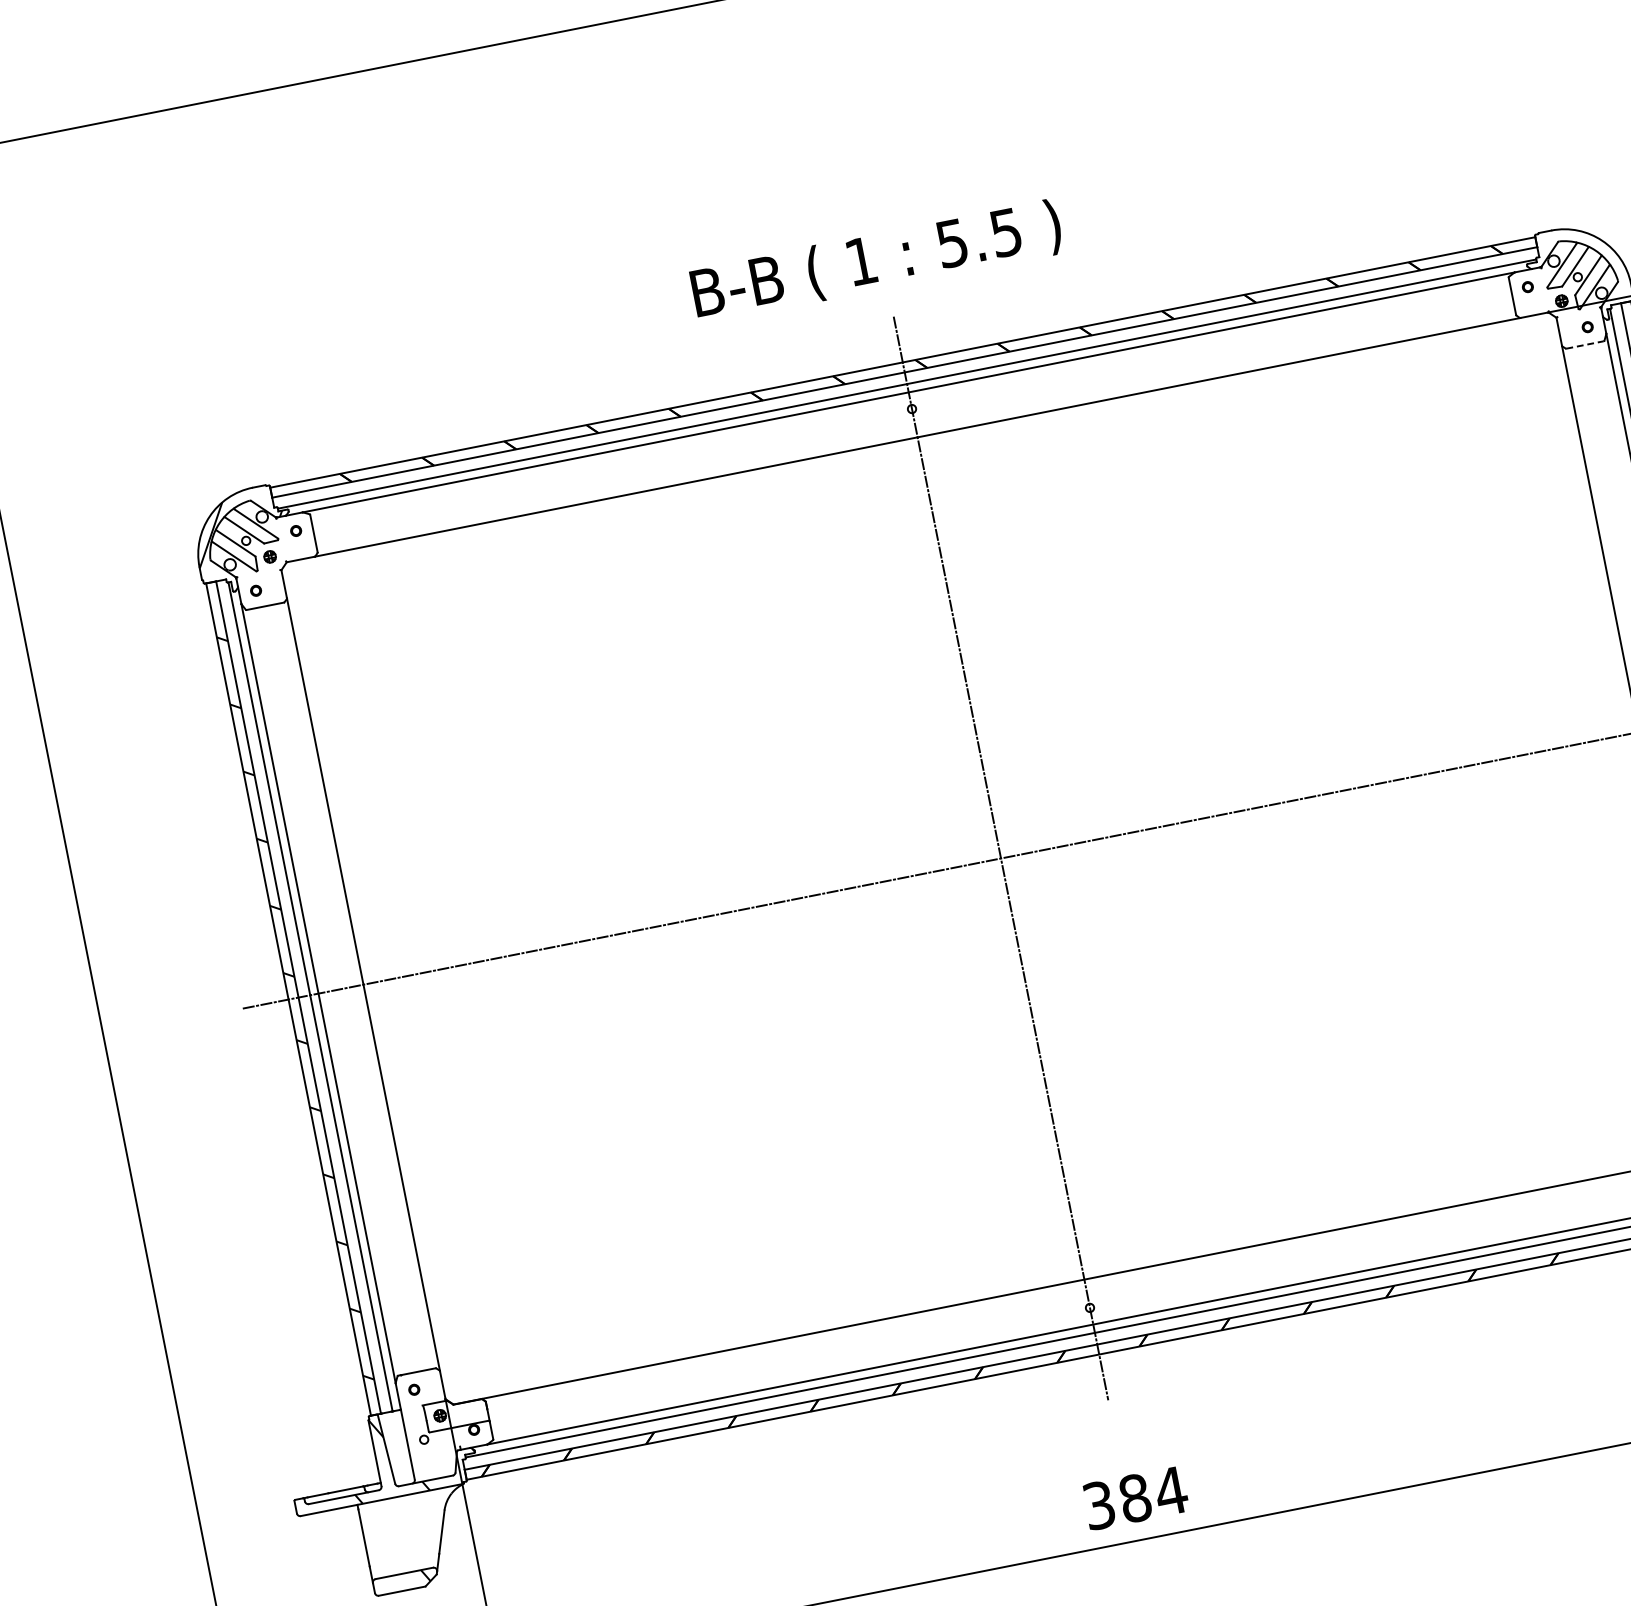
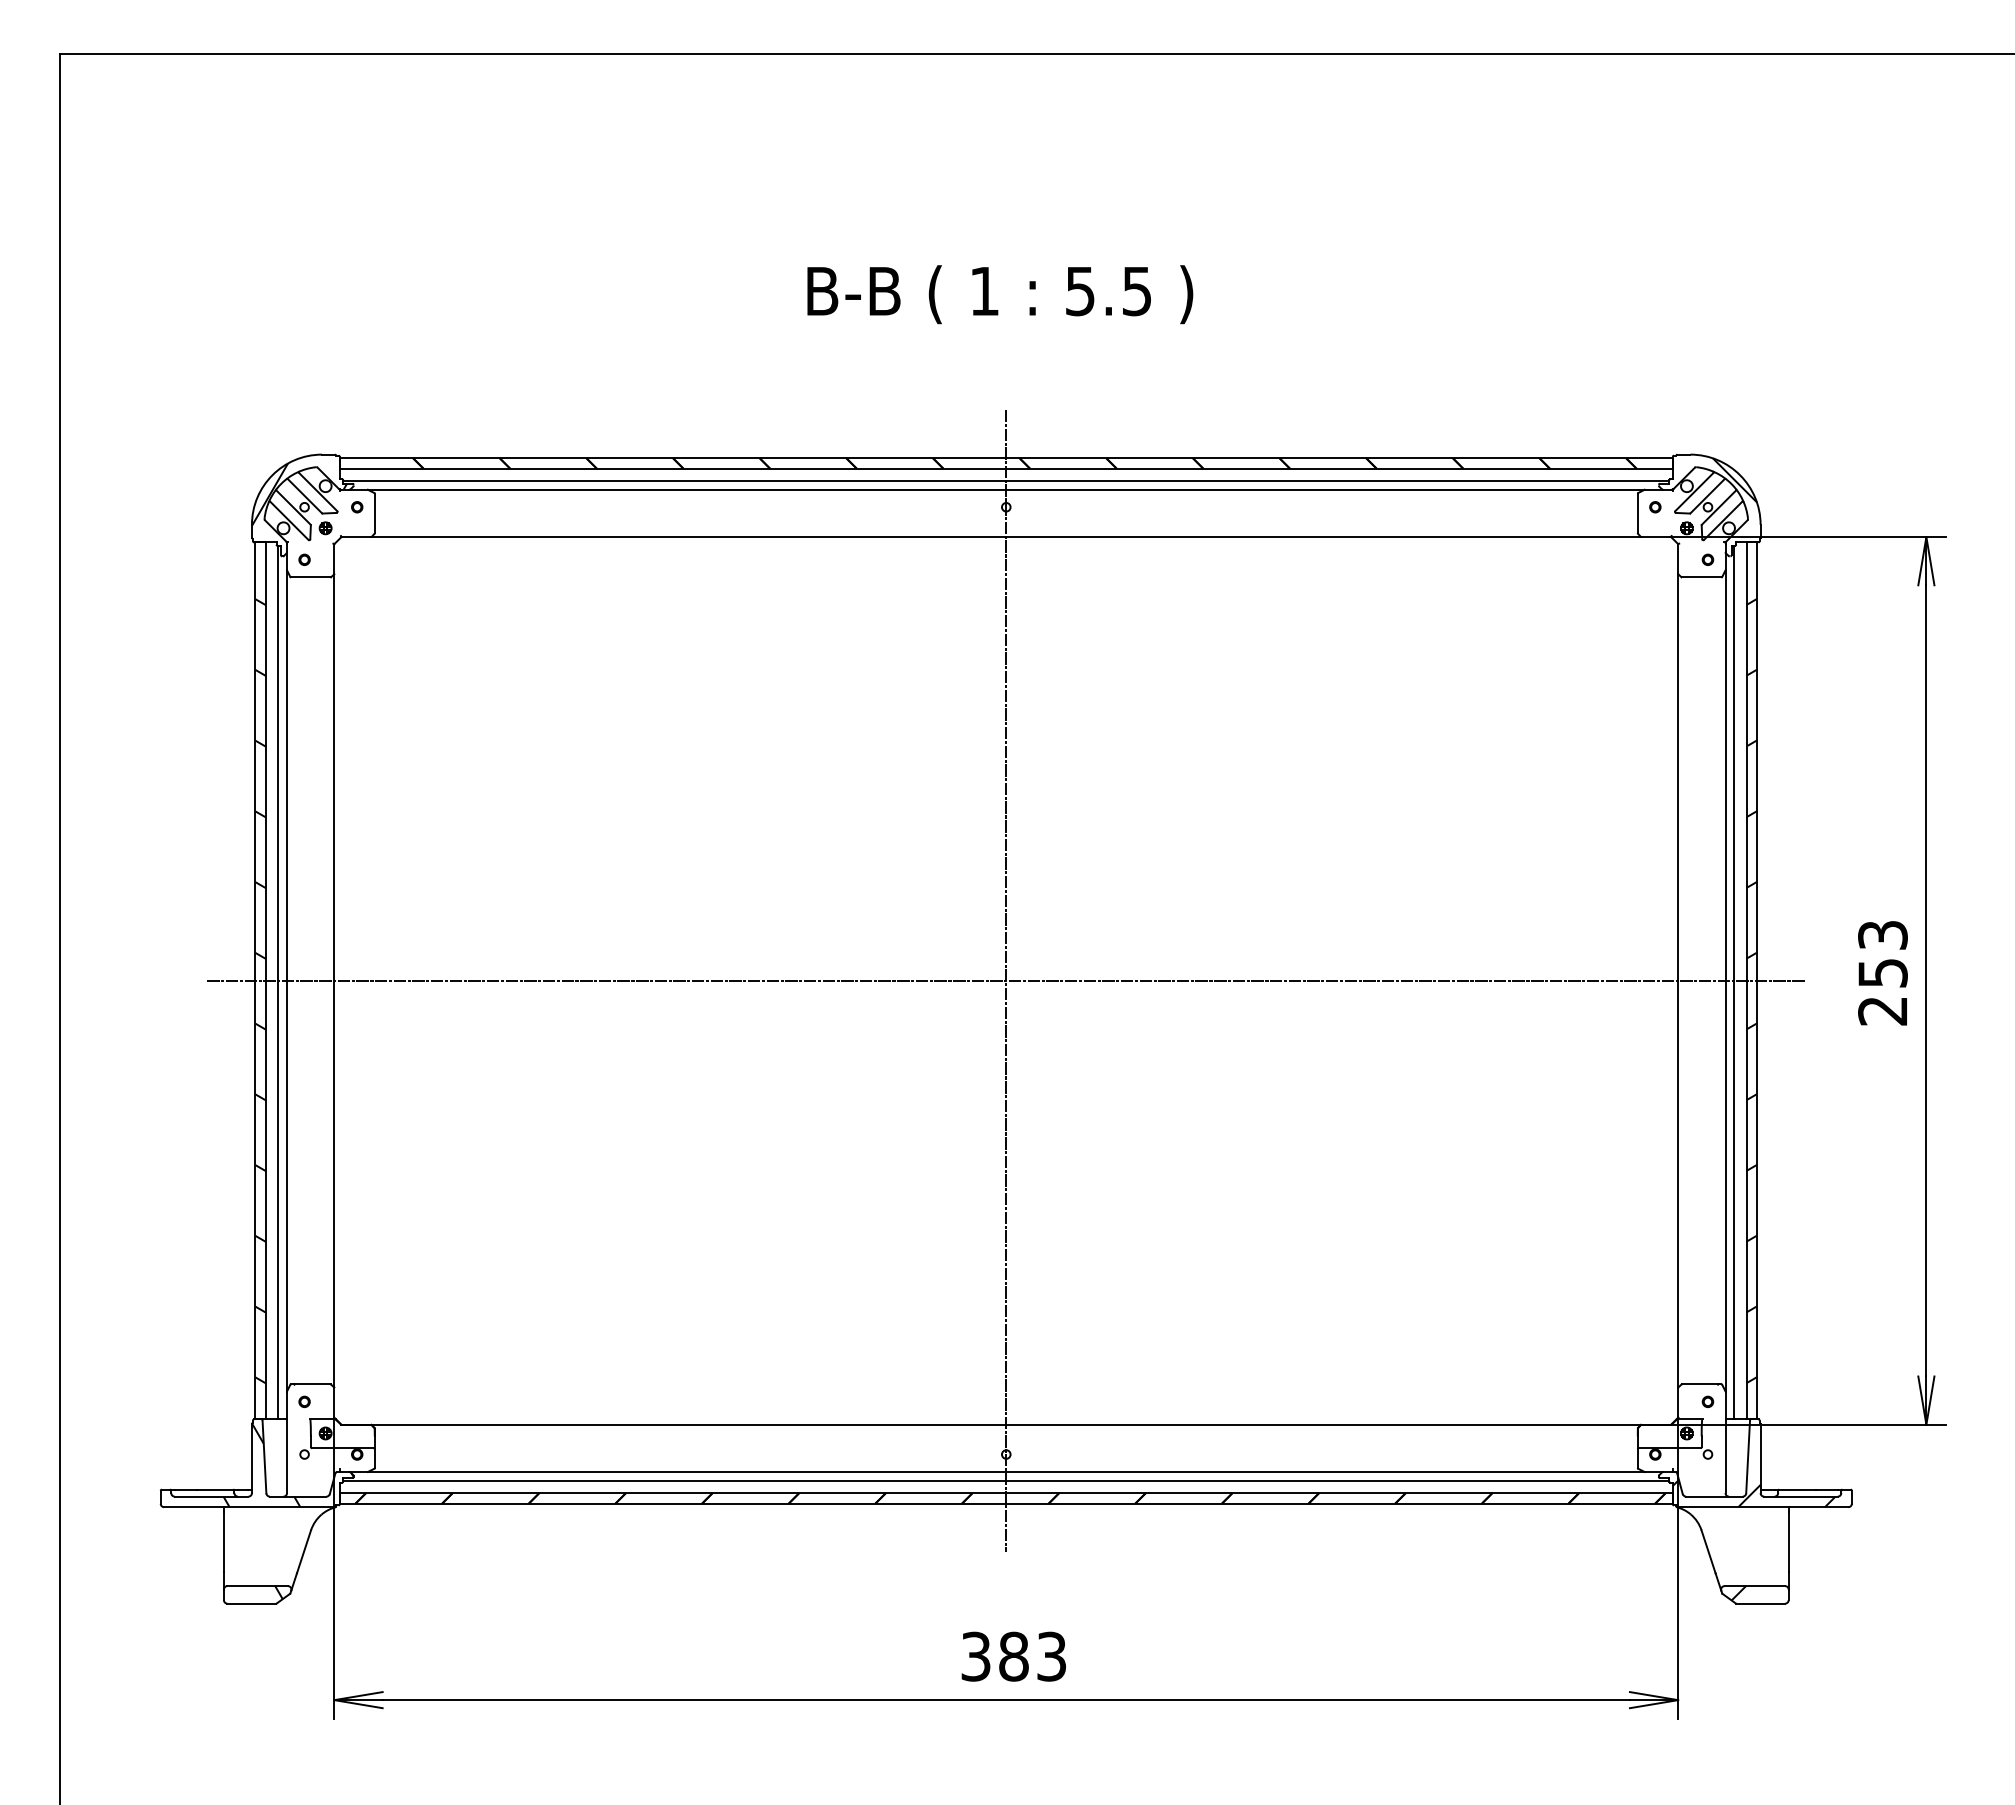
hatch: (1597, 246) -> (1734, 480), added
text: (877, 261) -> (1000, 294), moved
line: (1584, 345) -> (1701, 577), dashed -> solid
text: (1170, 1491) -> (1051, 1656), 384 -> 383

